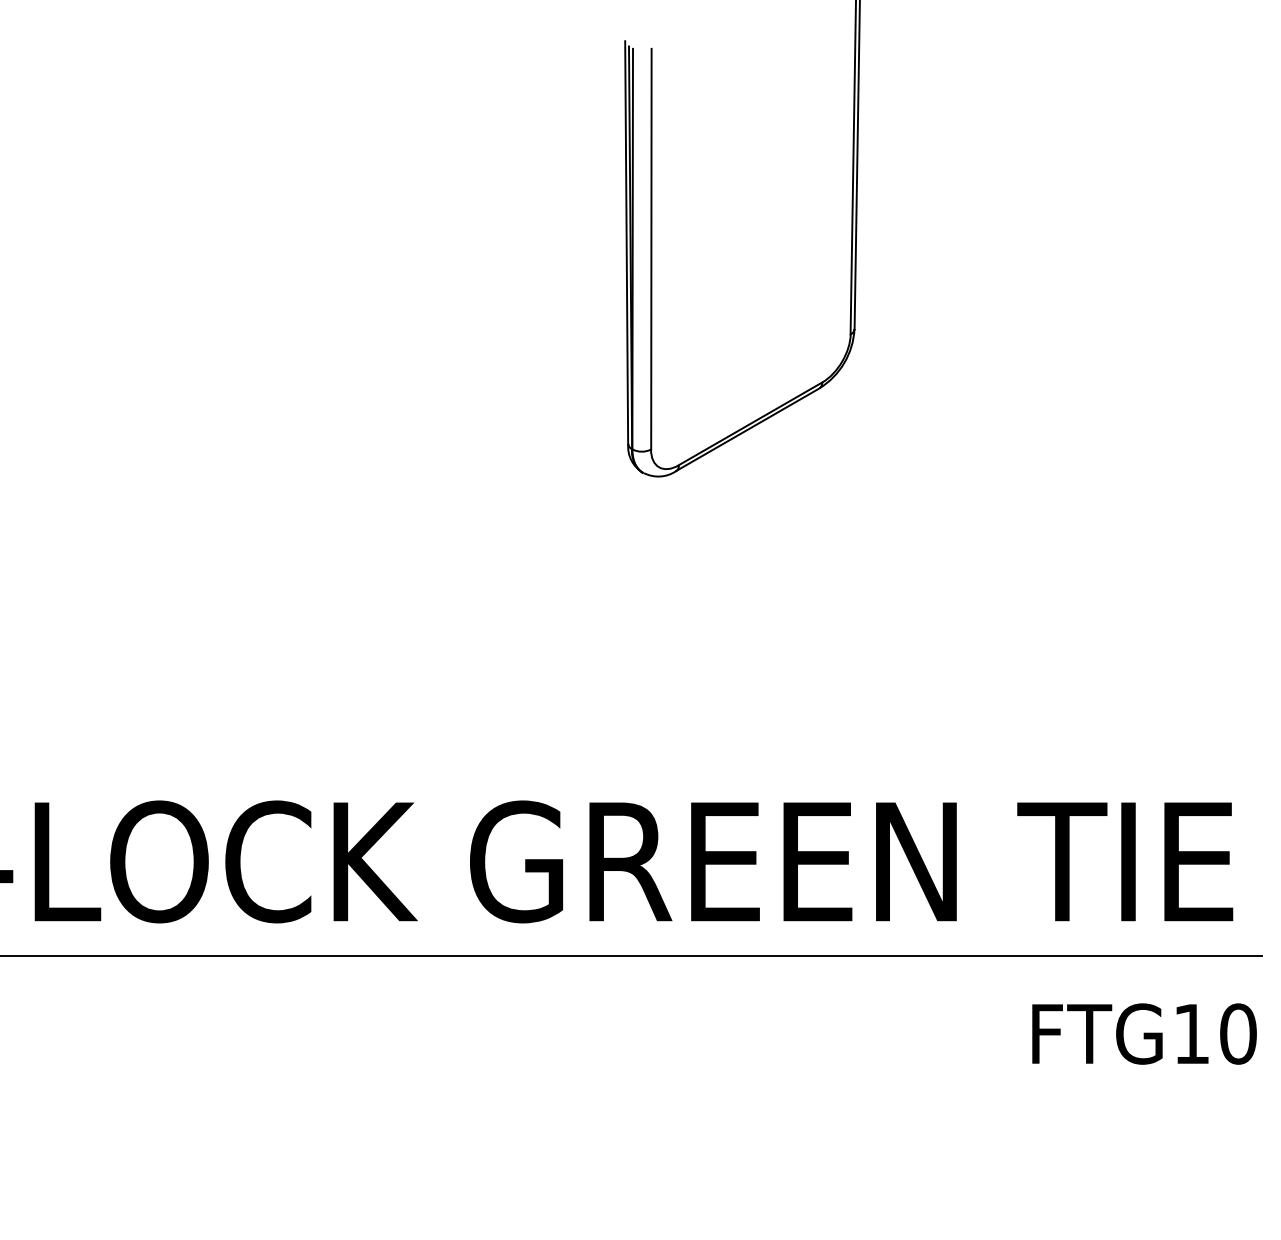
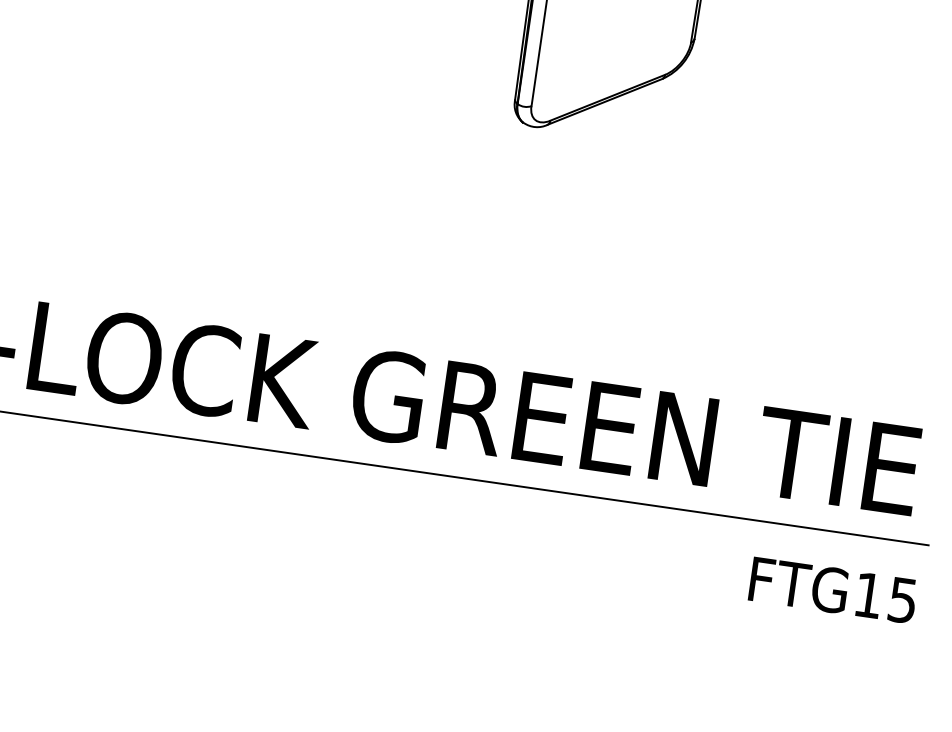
text: (1238, 1033) -> (903, 600), FTG10 -> FTG15

